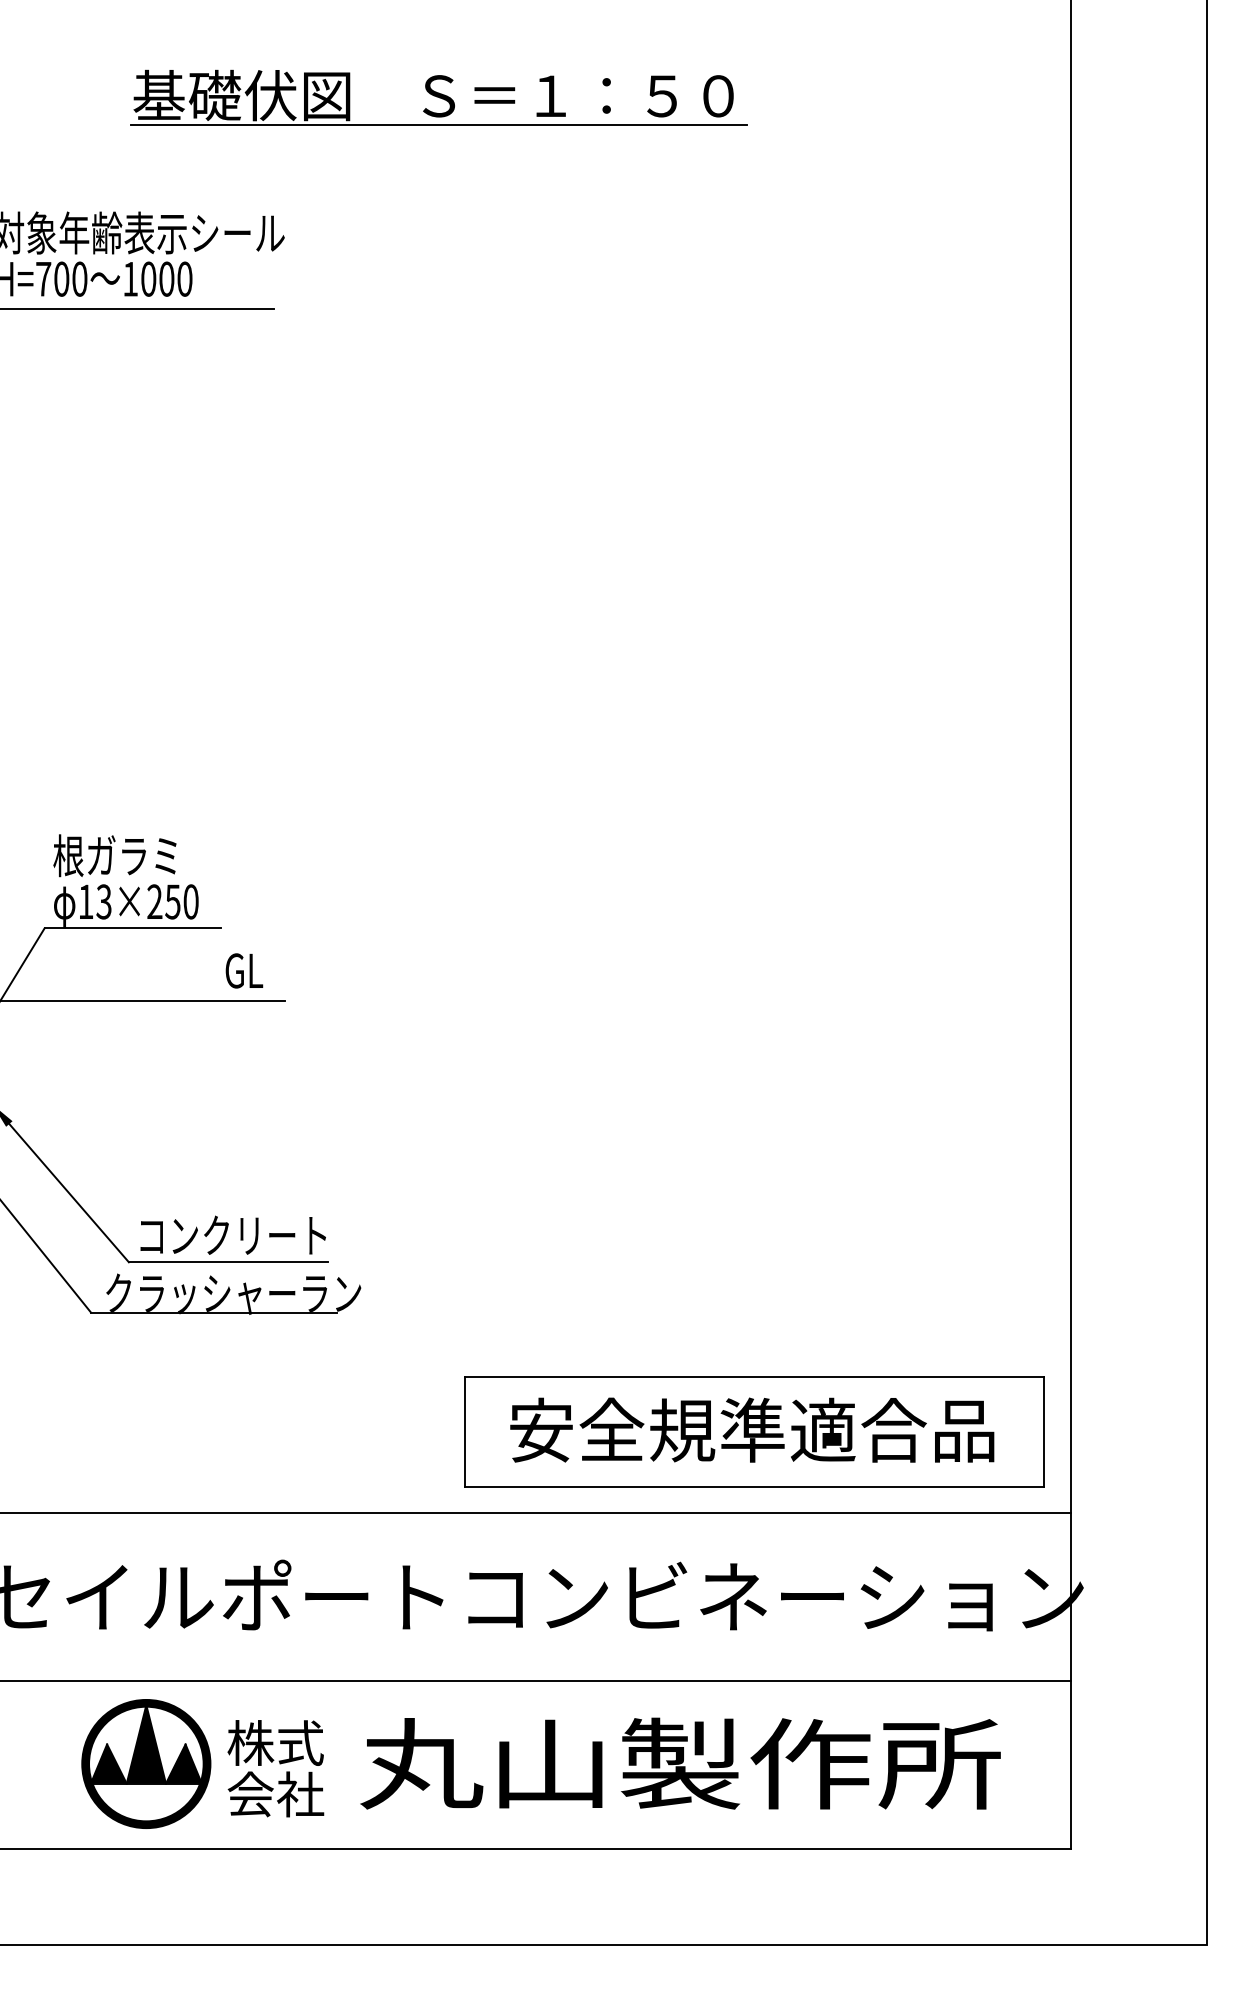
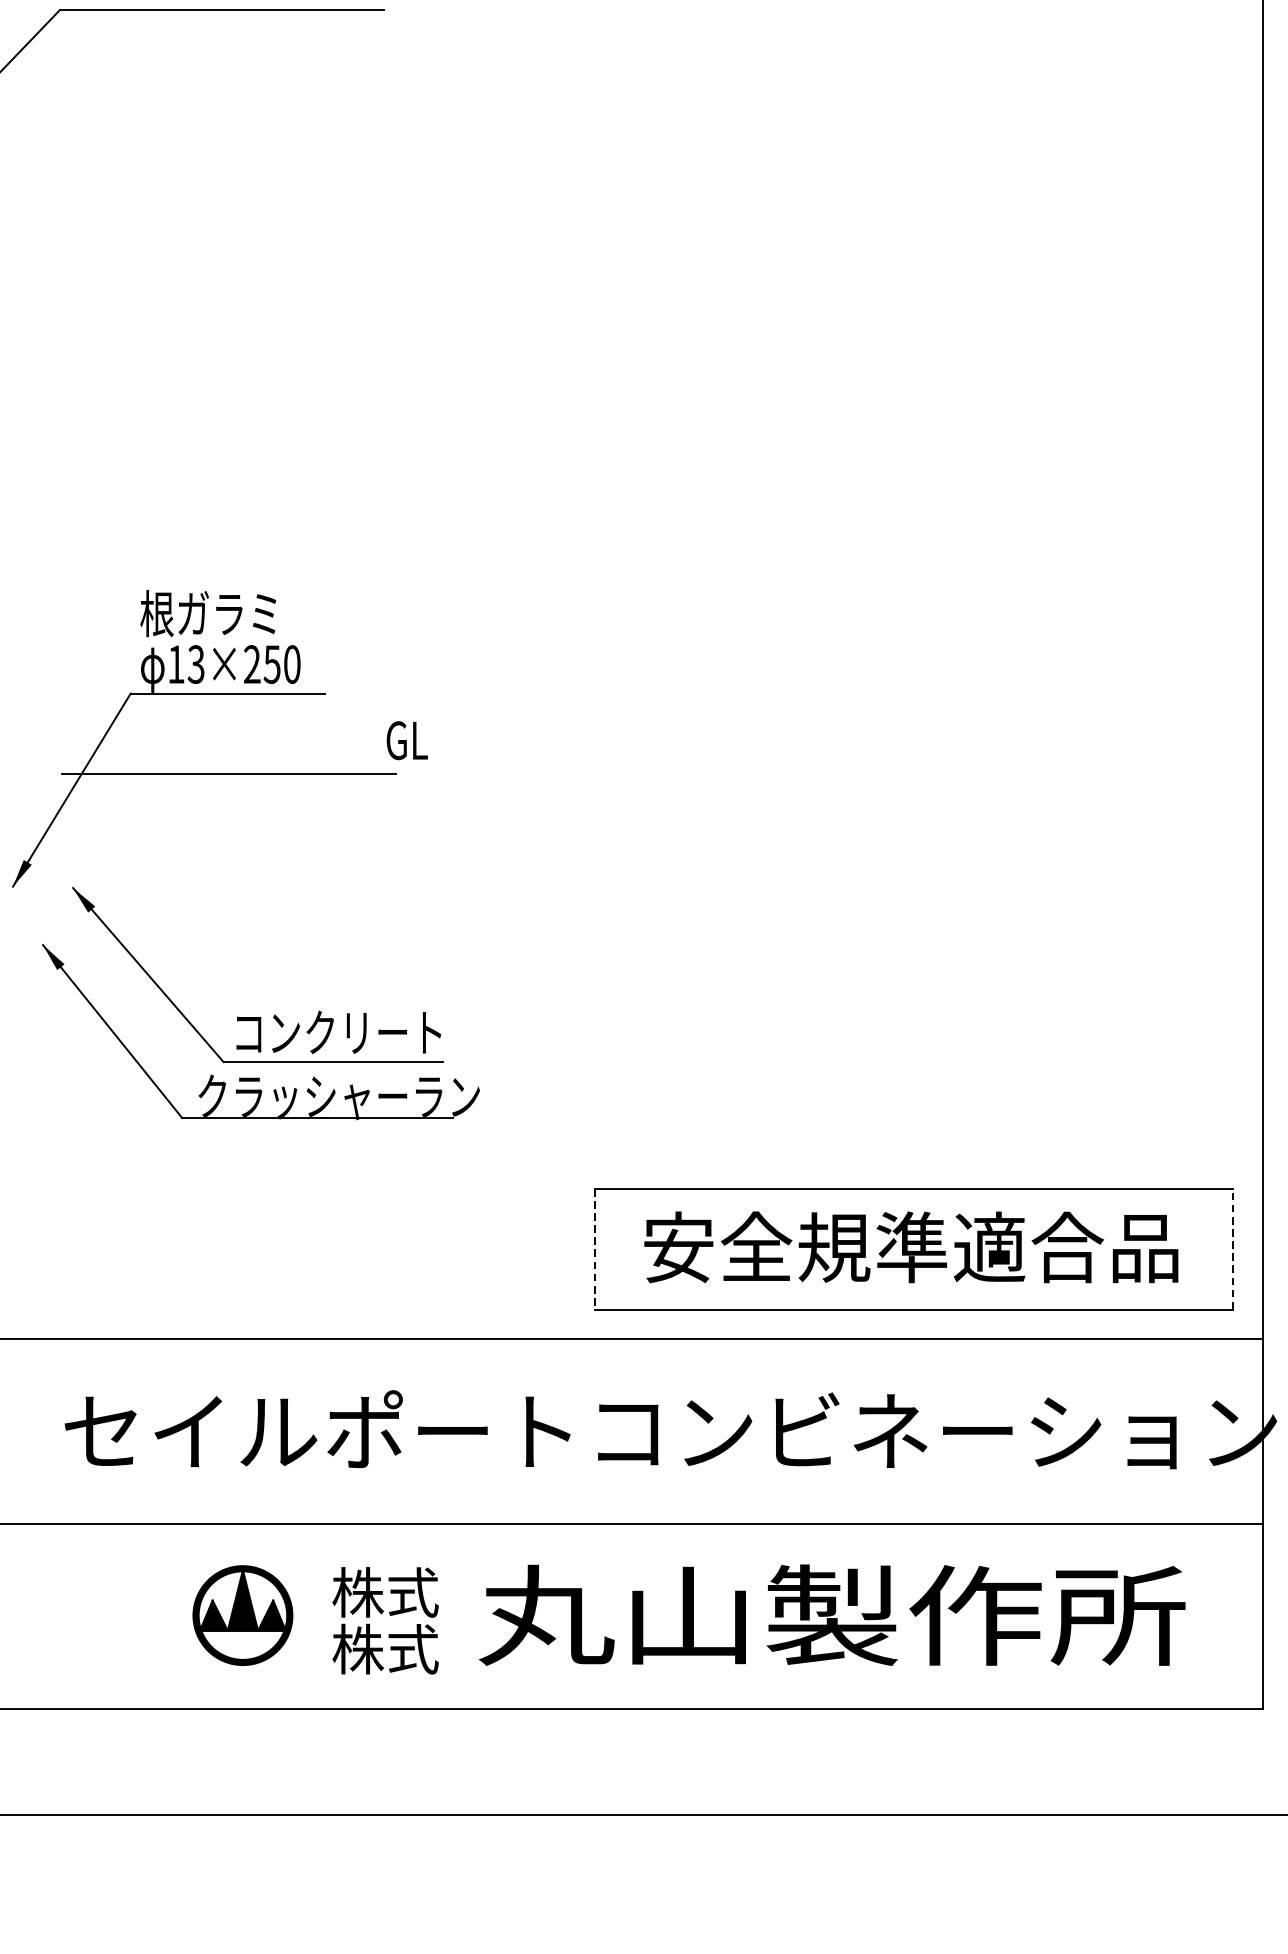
text: (244, 970) -> (407, 740), moved
line: (465, 1431) -> (594, 1248), solid -> dashed
line: (1043, 1431) -> (1232, 1248), solid -> dashed
part: (146, 1763) -> (243, 1615), size x0.7
text: (275, 1794) -> (385, 1649), 会社 -> 株式

